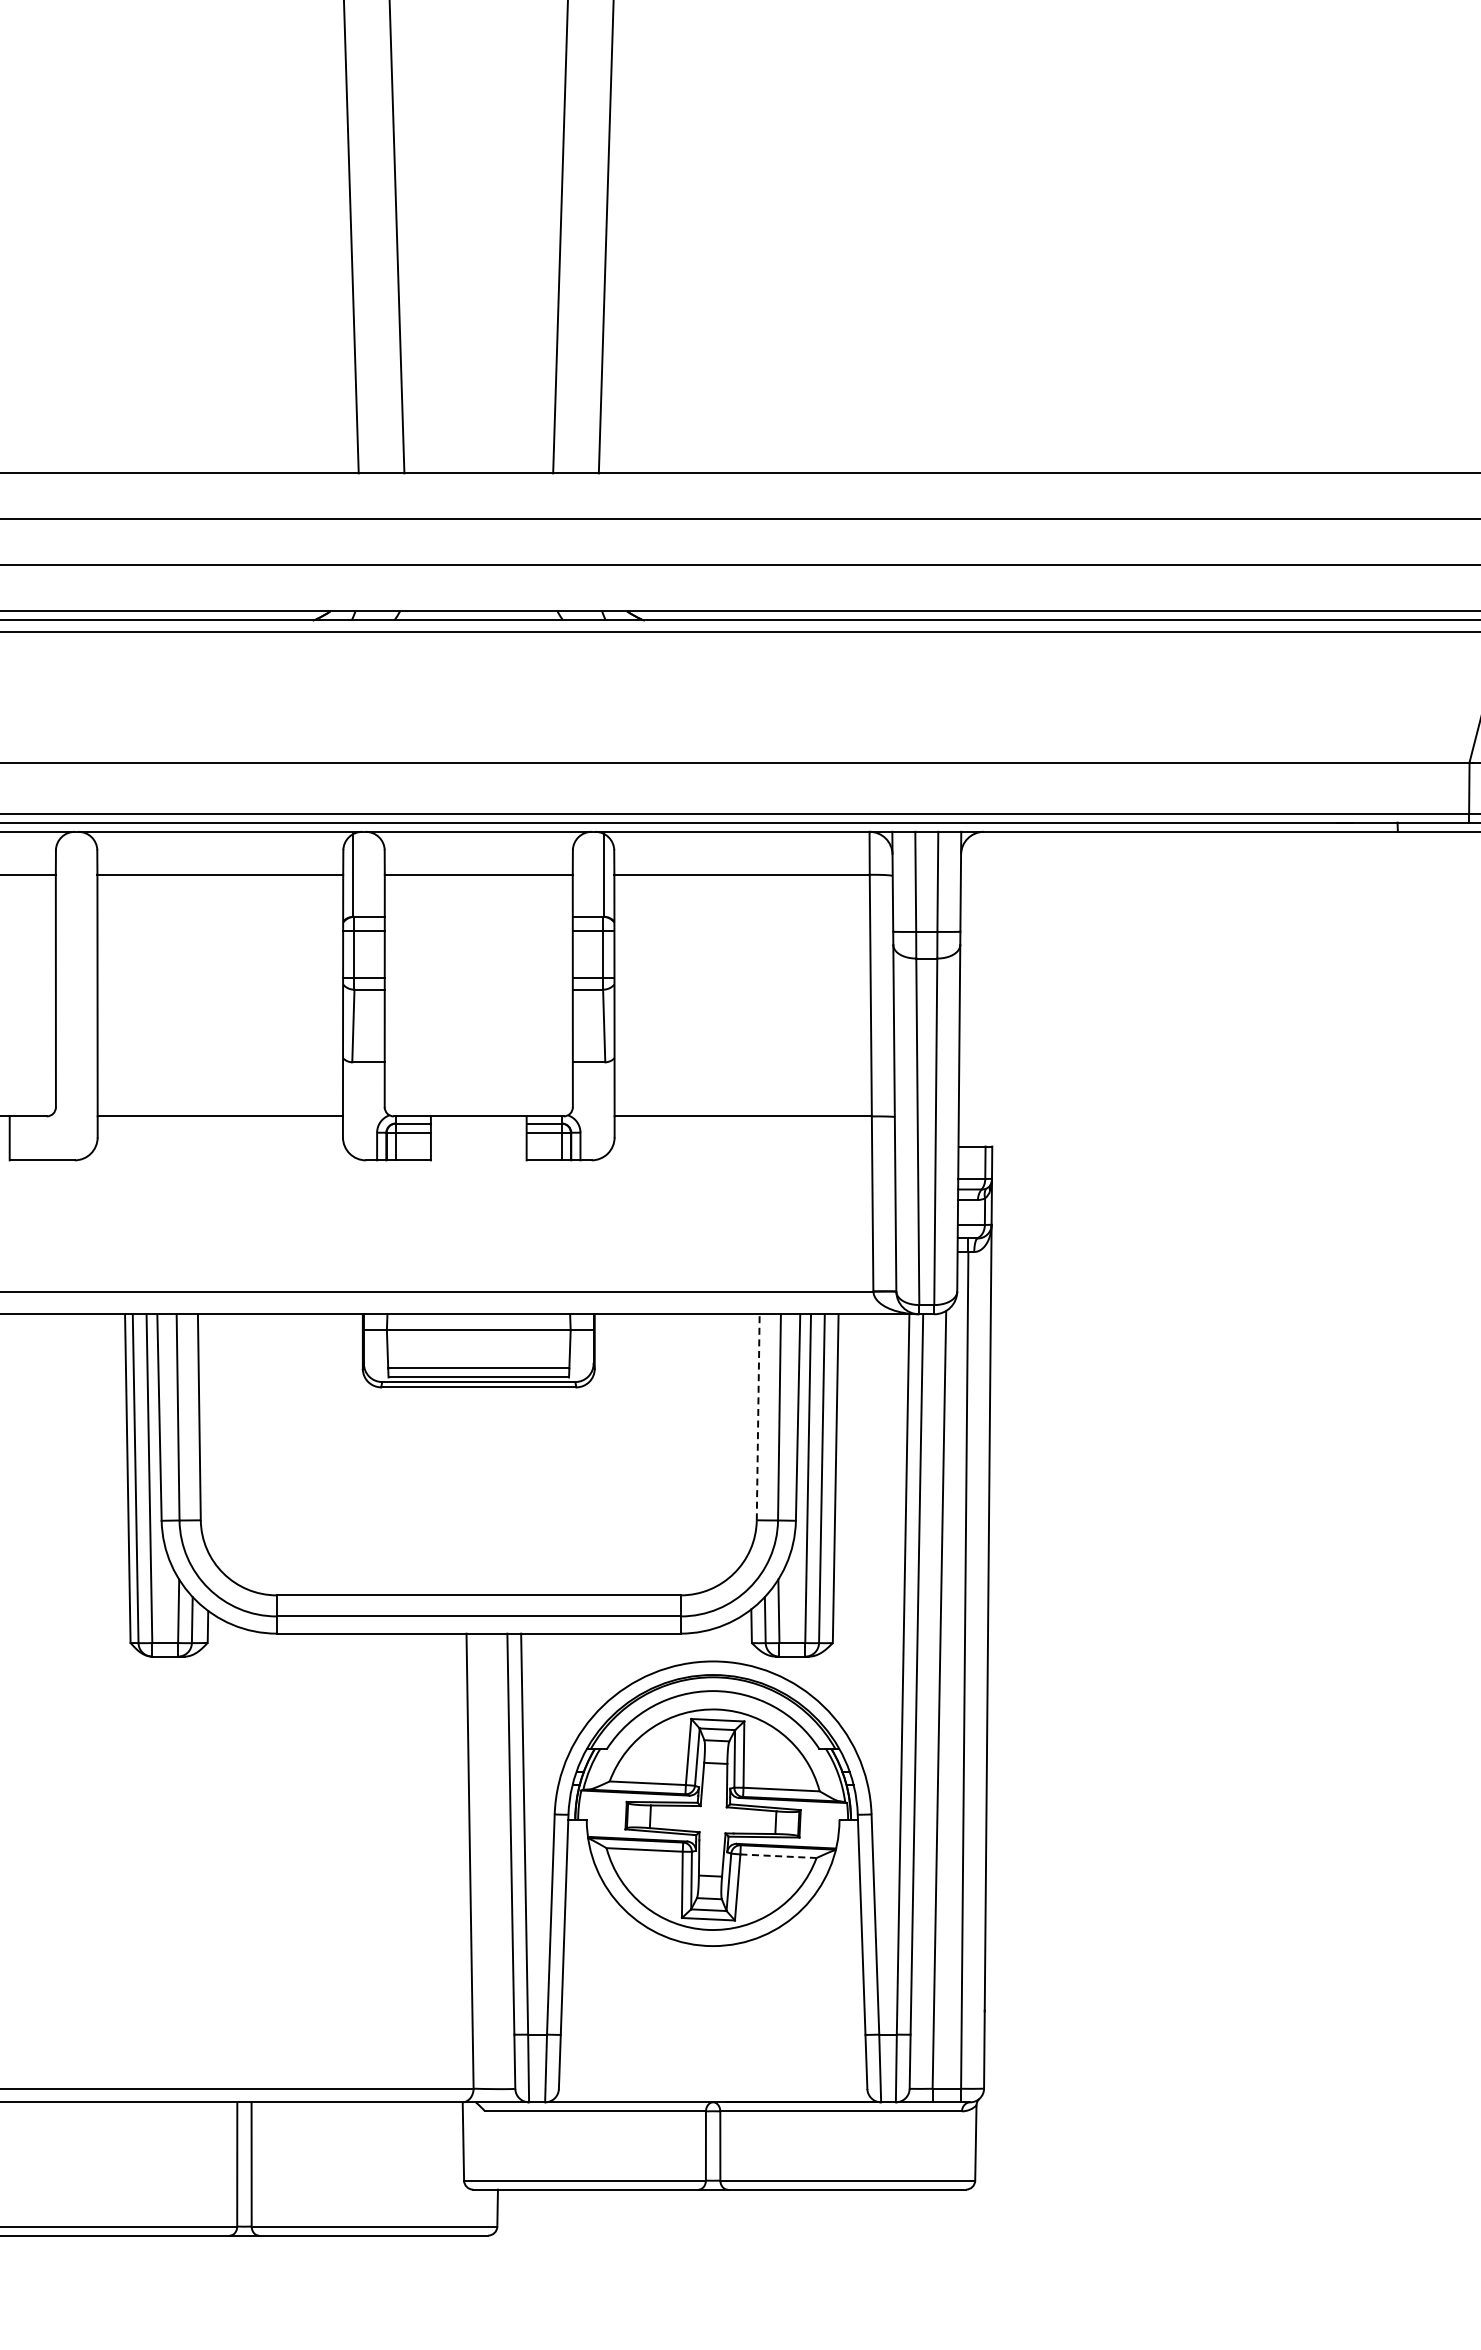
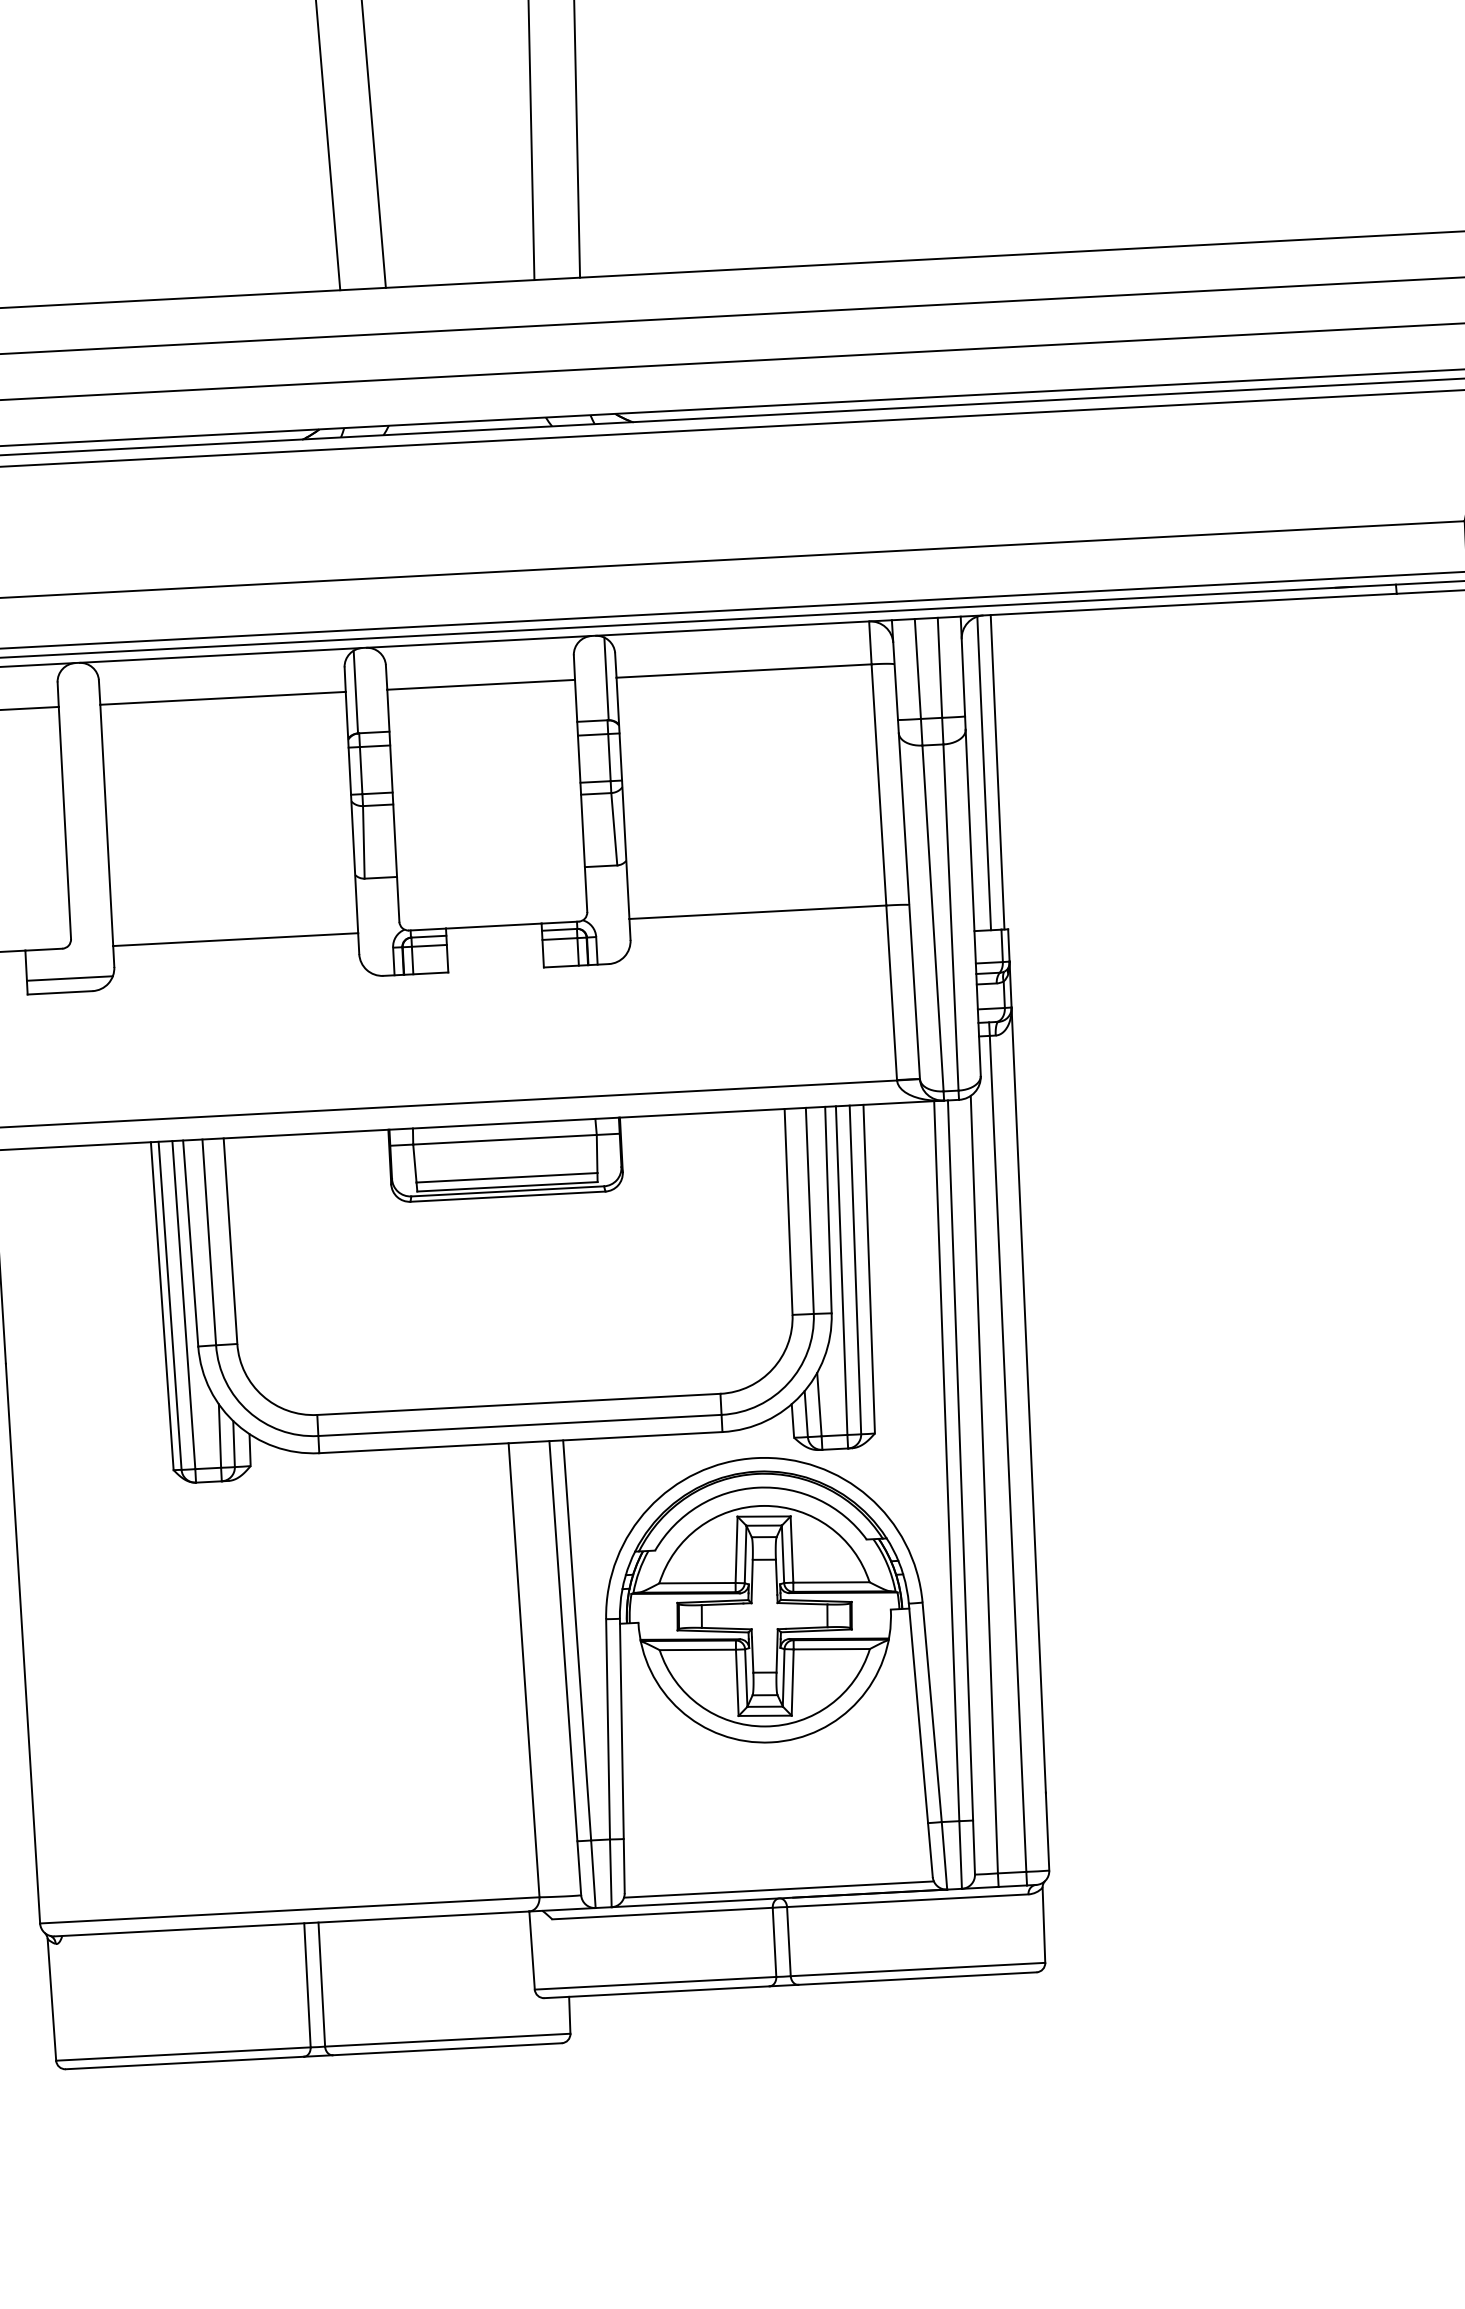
line: (989, 988) -> (997, 771), added
line: (976, 989) -> (984, 773), added
line: (52, 1146) -> (69, 978), added
line: (758, 1416) -> (788, 1211), dashed -> solid
line: (778, 1856) -> (831, 1649), dashed -> solid
line: (713, 2093) -> (779, 1889), added

